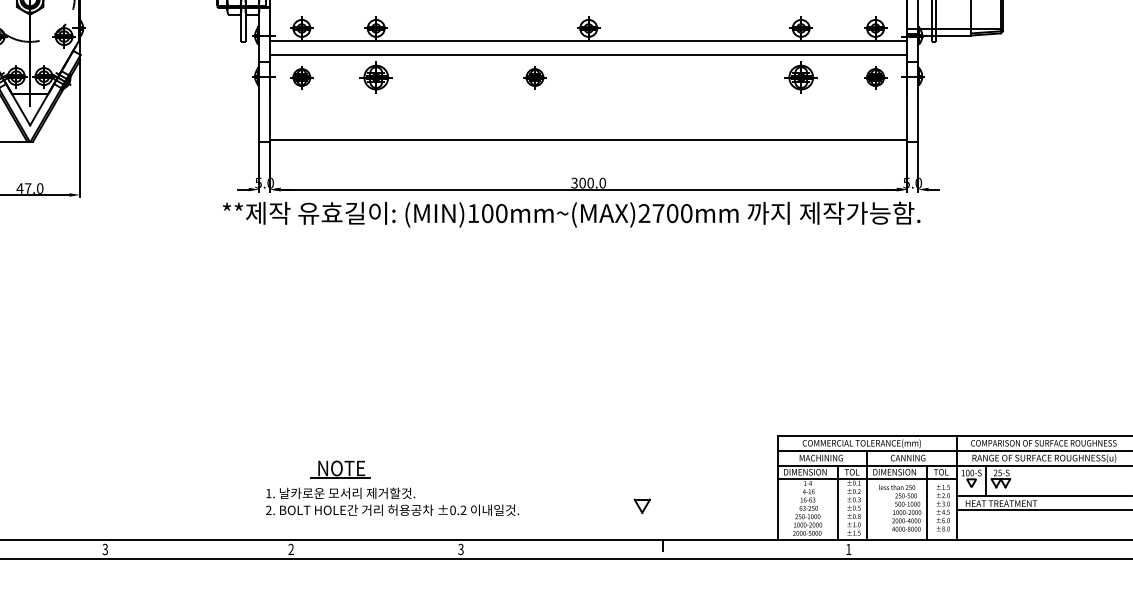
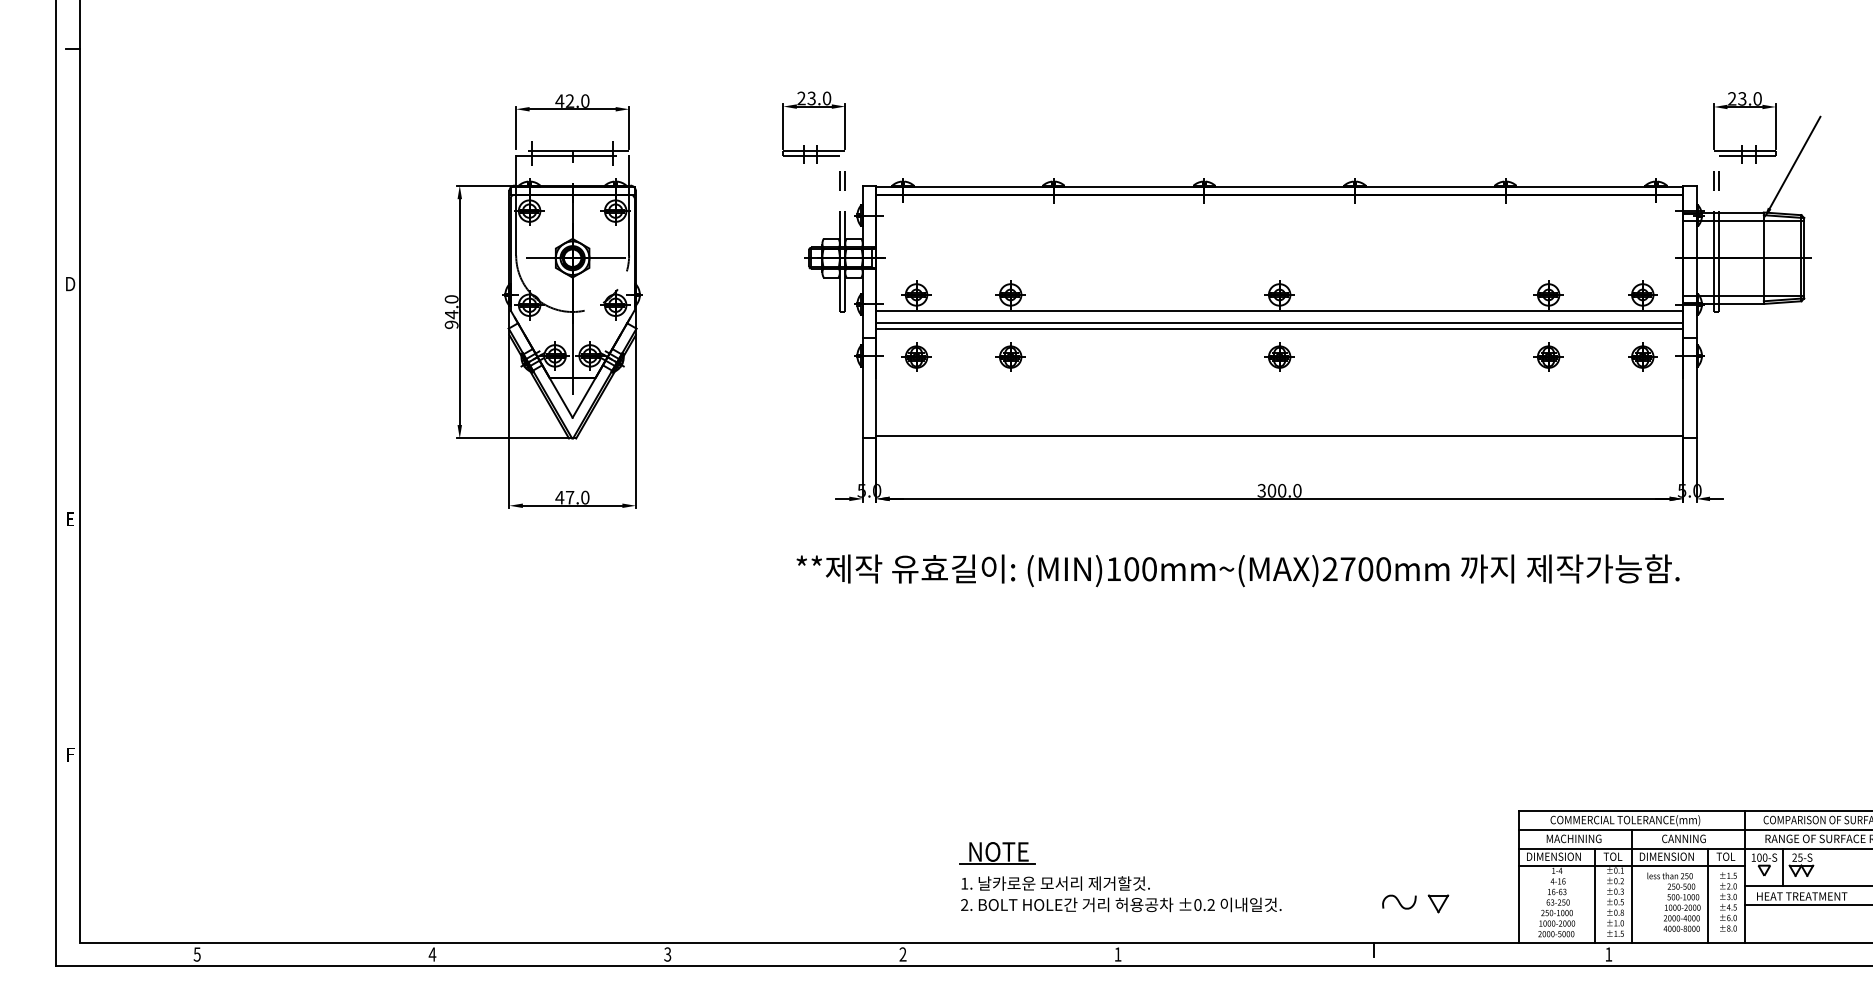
line: (588, 50) -> (1279, 323), added
part: (376, 77) -> (1010, 356), size x0.71
part: (534, 77) -> (1279, 356), moved
part: (801, 77) -> (1548, 356), size x0.71
text: (571, 214) -> (1237, 570), moved
part: (340, 469) -> (997, 853), moved
text: (392, 502) -> (1121, 894), moved
part: (642, 506) -> (1438, 903), moved
curve: (683, 507) -> (1399, 901), added
text: (460, 549) -> (1117, 954), 3 -> 1

